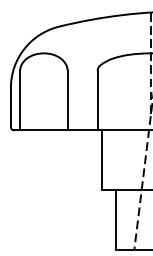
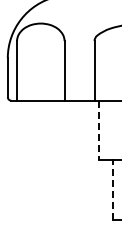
line: (102, 160) -> (99, 130), solid -> dashed
line: (116, 219) -> (113, 189), solid -> dashed

